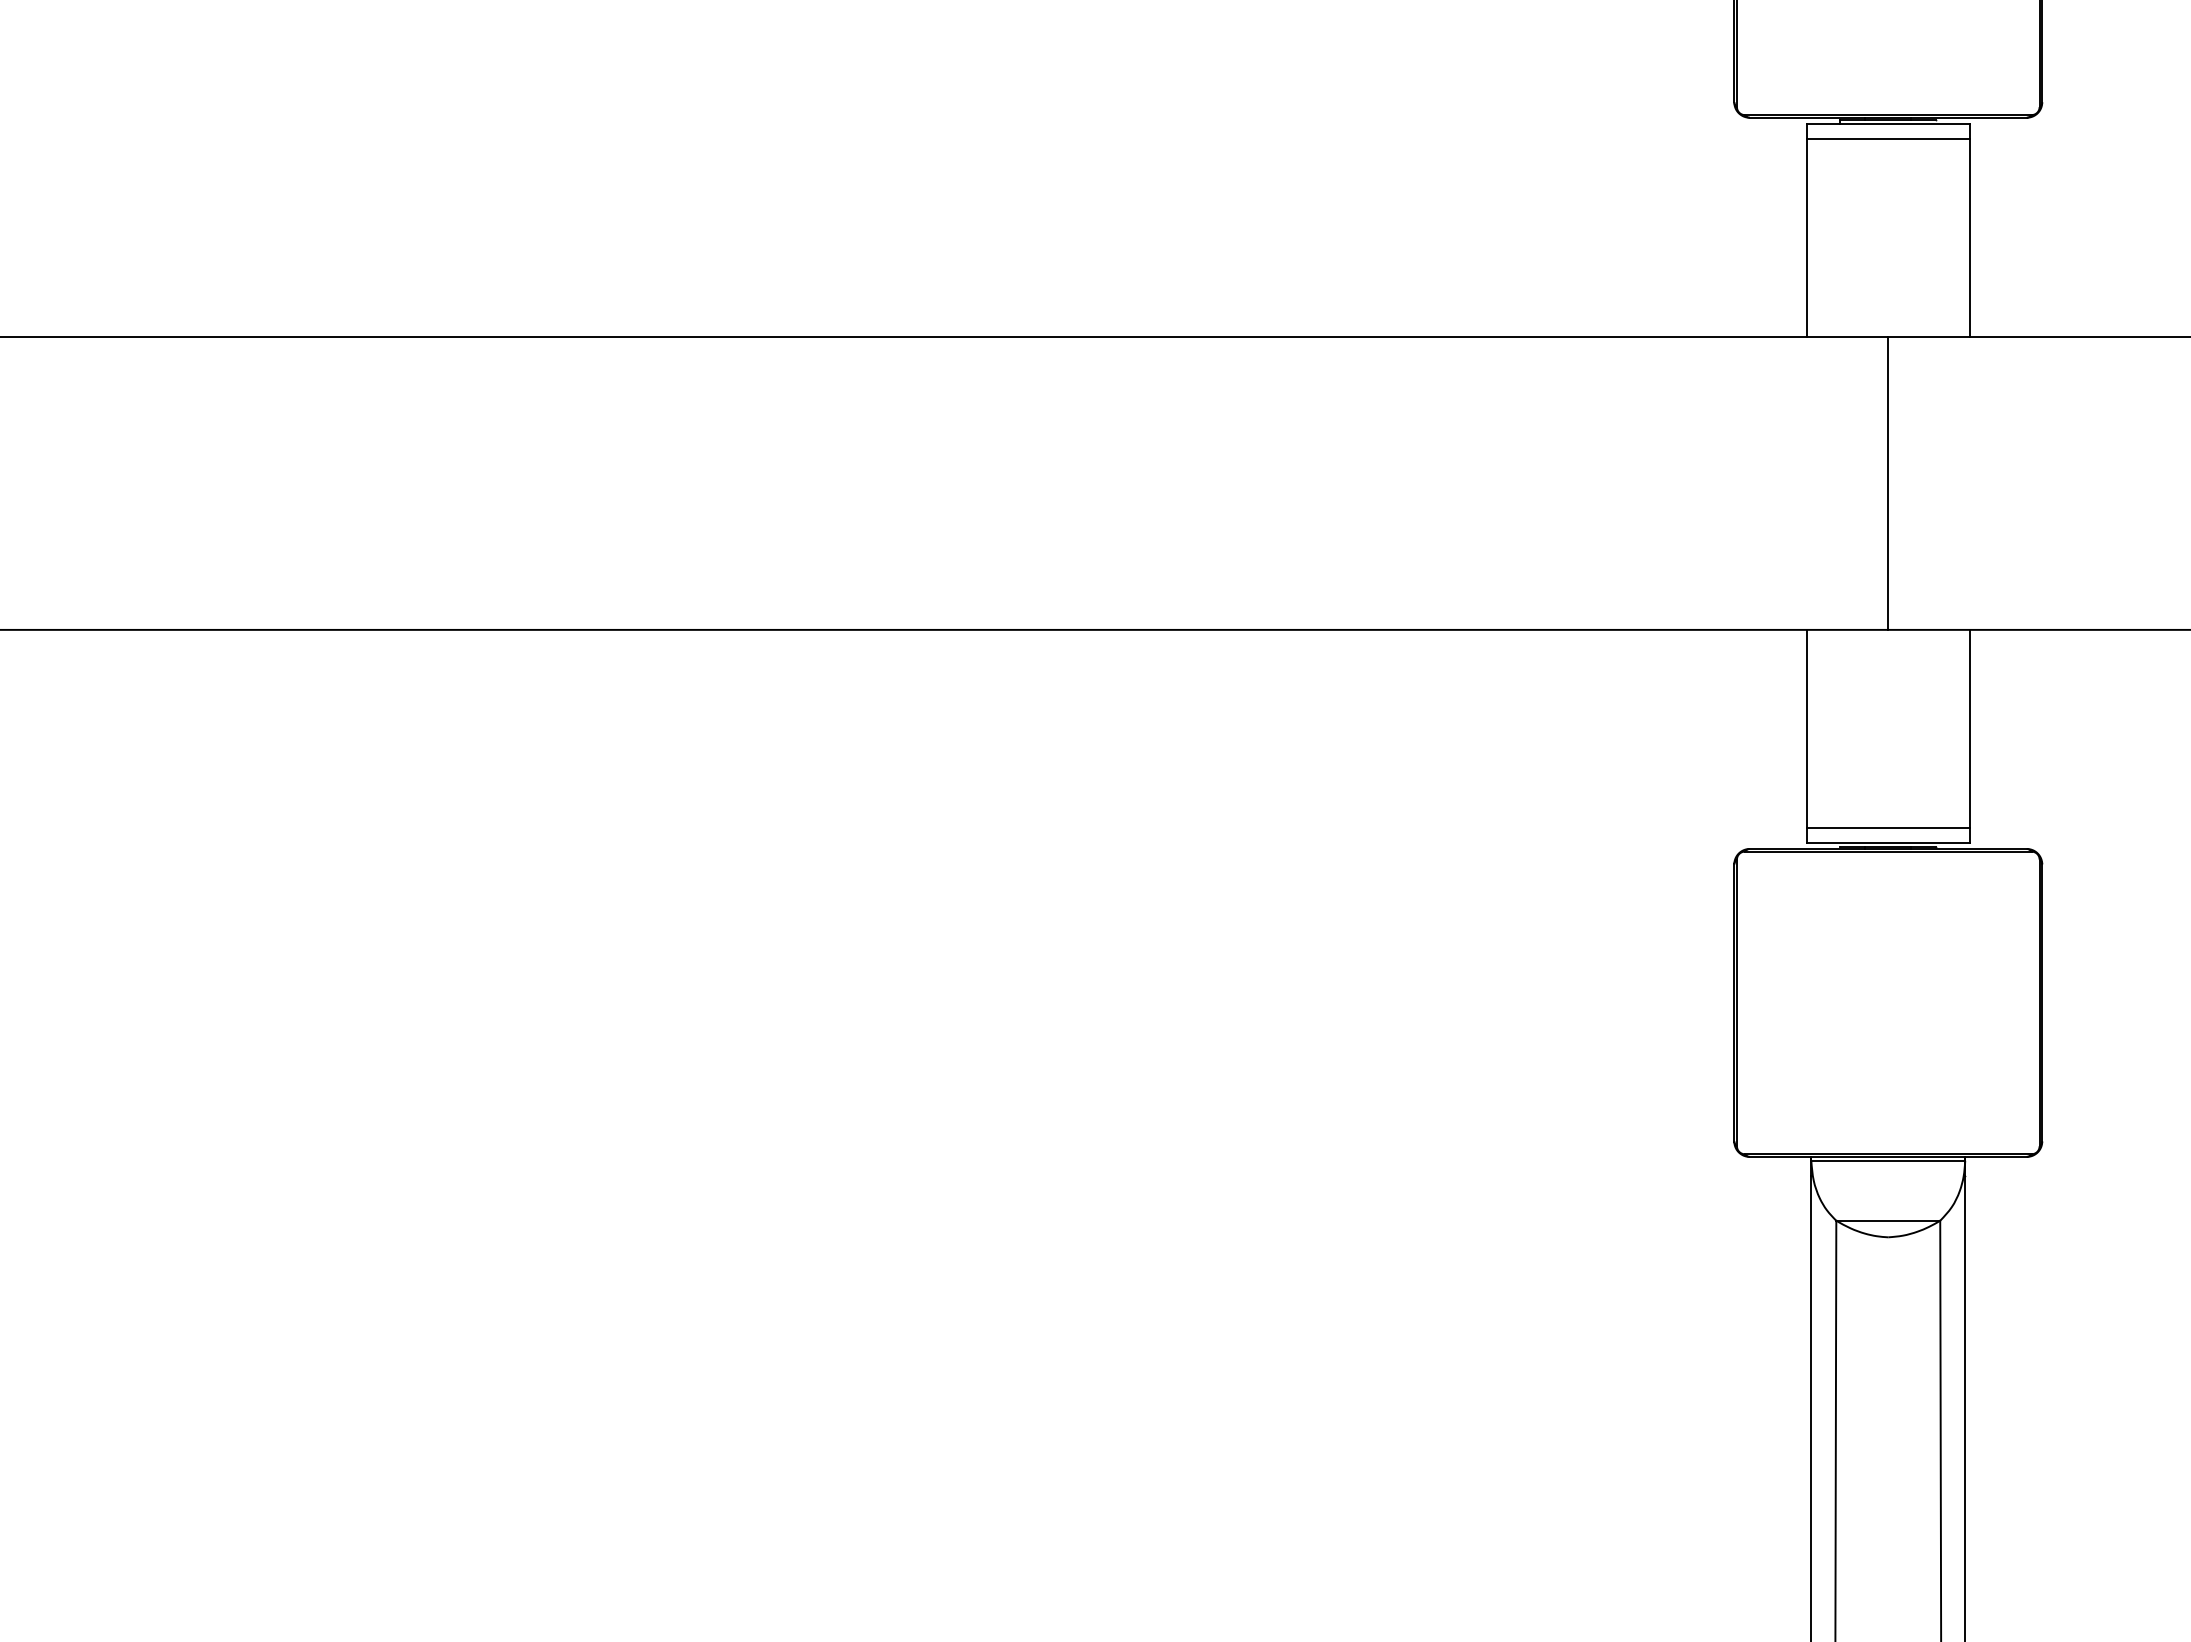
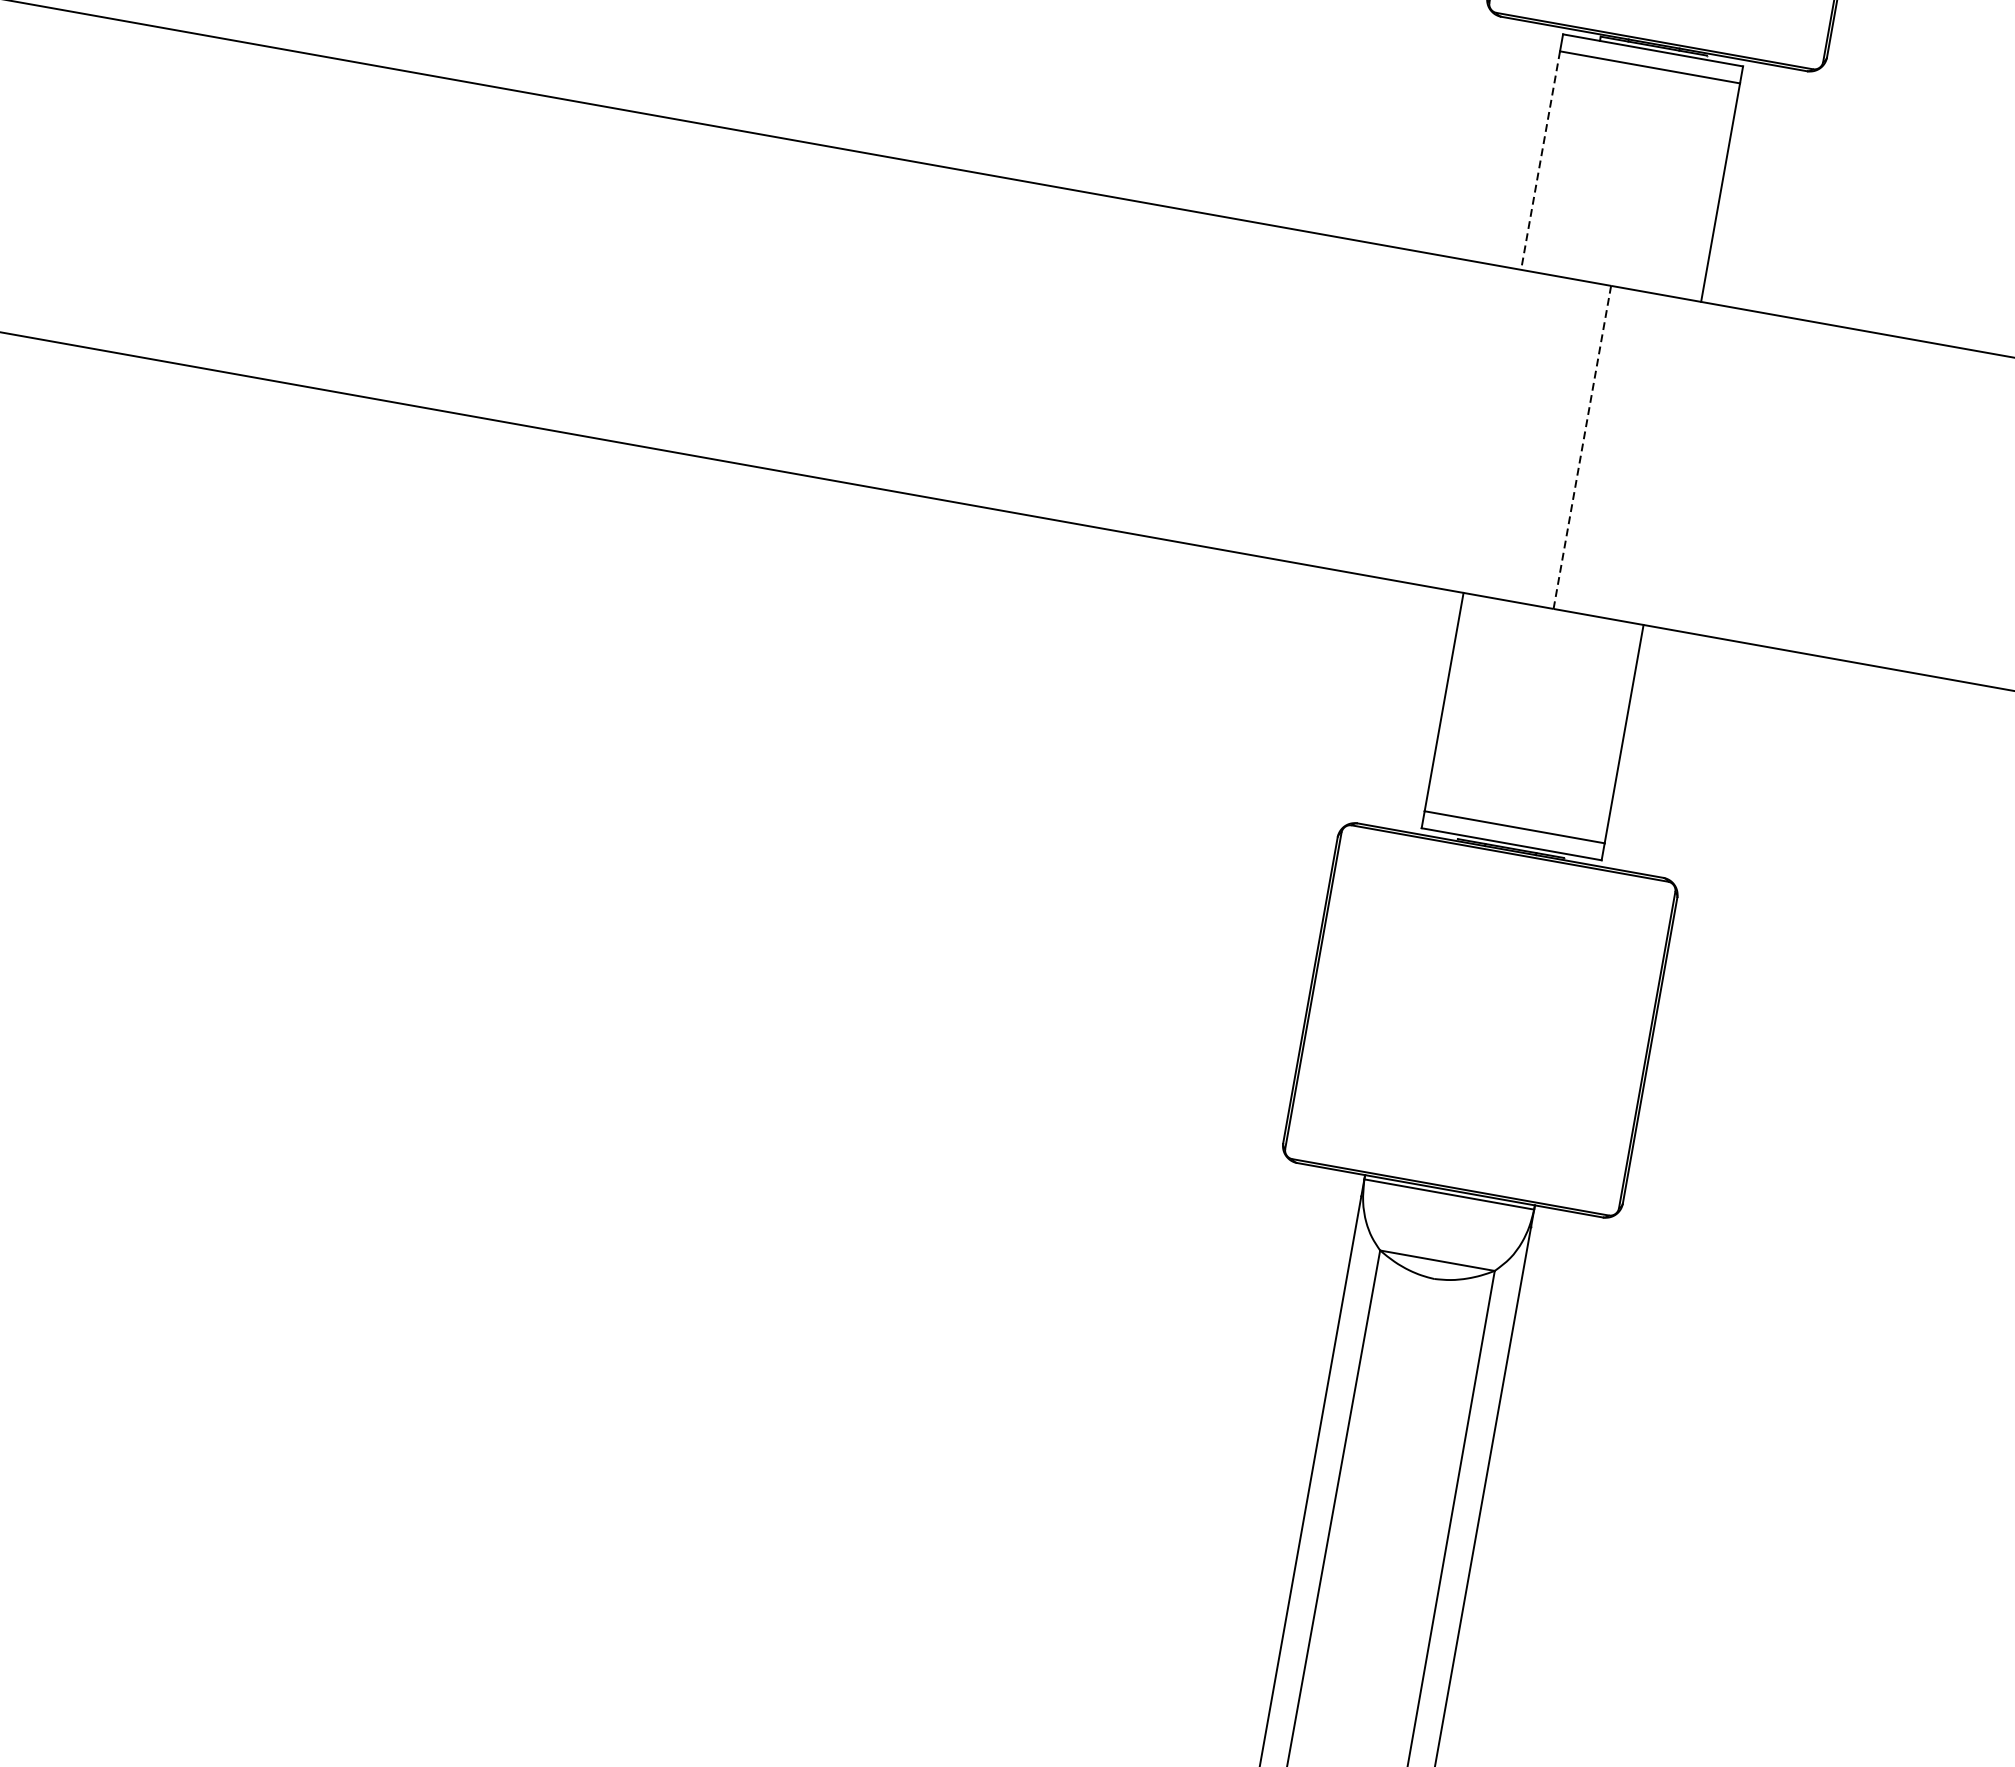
line: (1806, 238) -> (1540, 161), solid -> dashed
line: (1888, 483) -> (1582, 447), solid -> dashed

